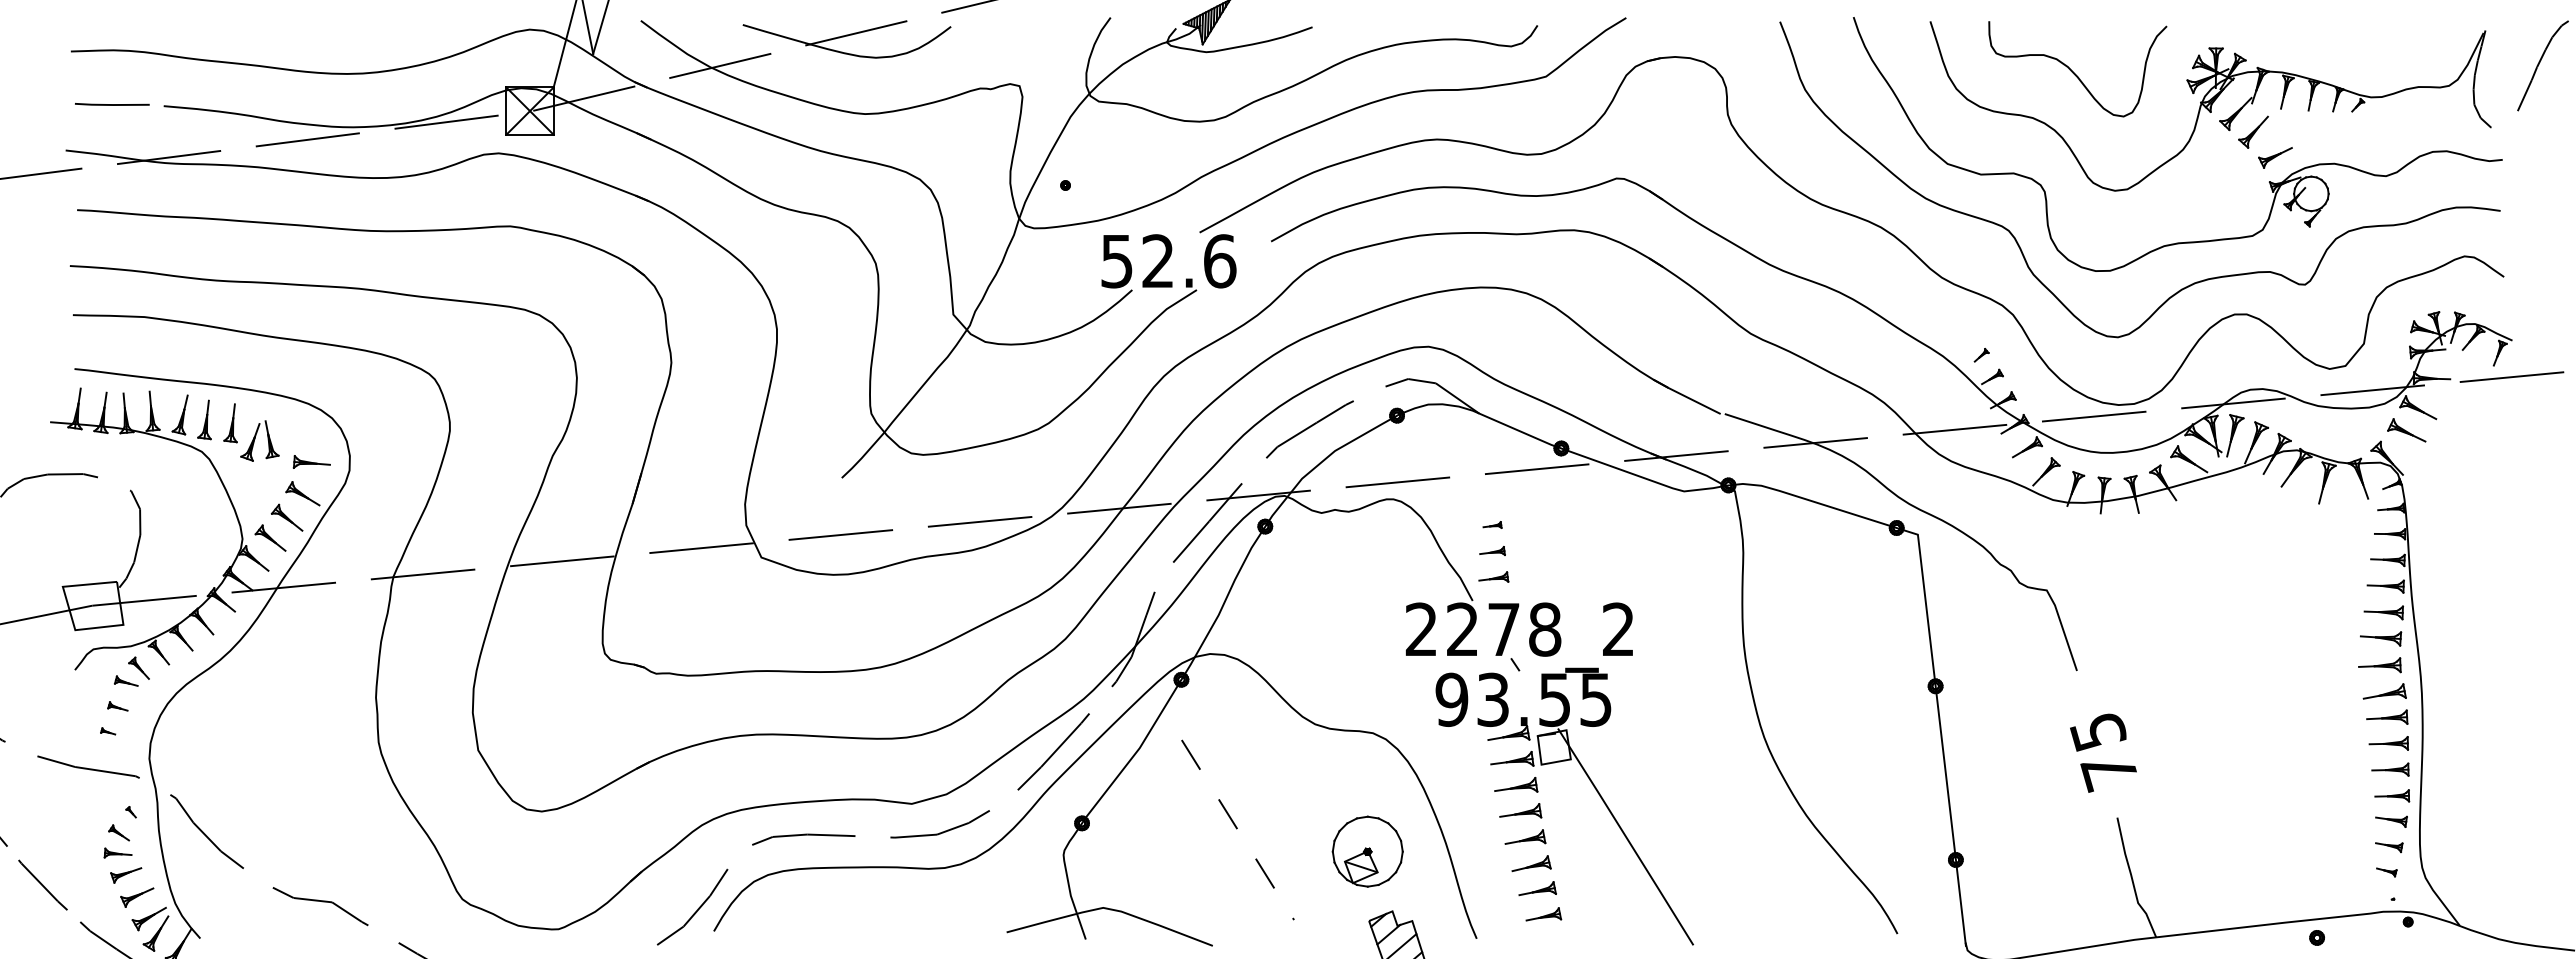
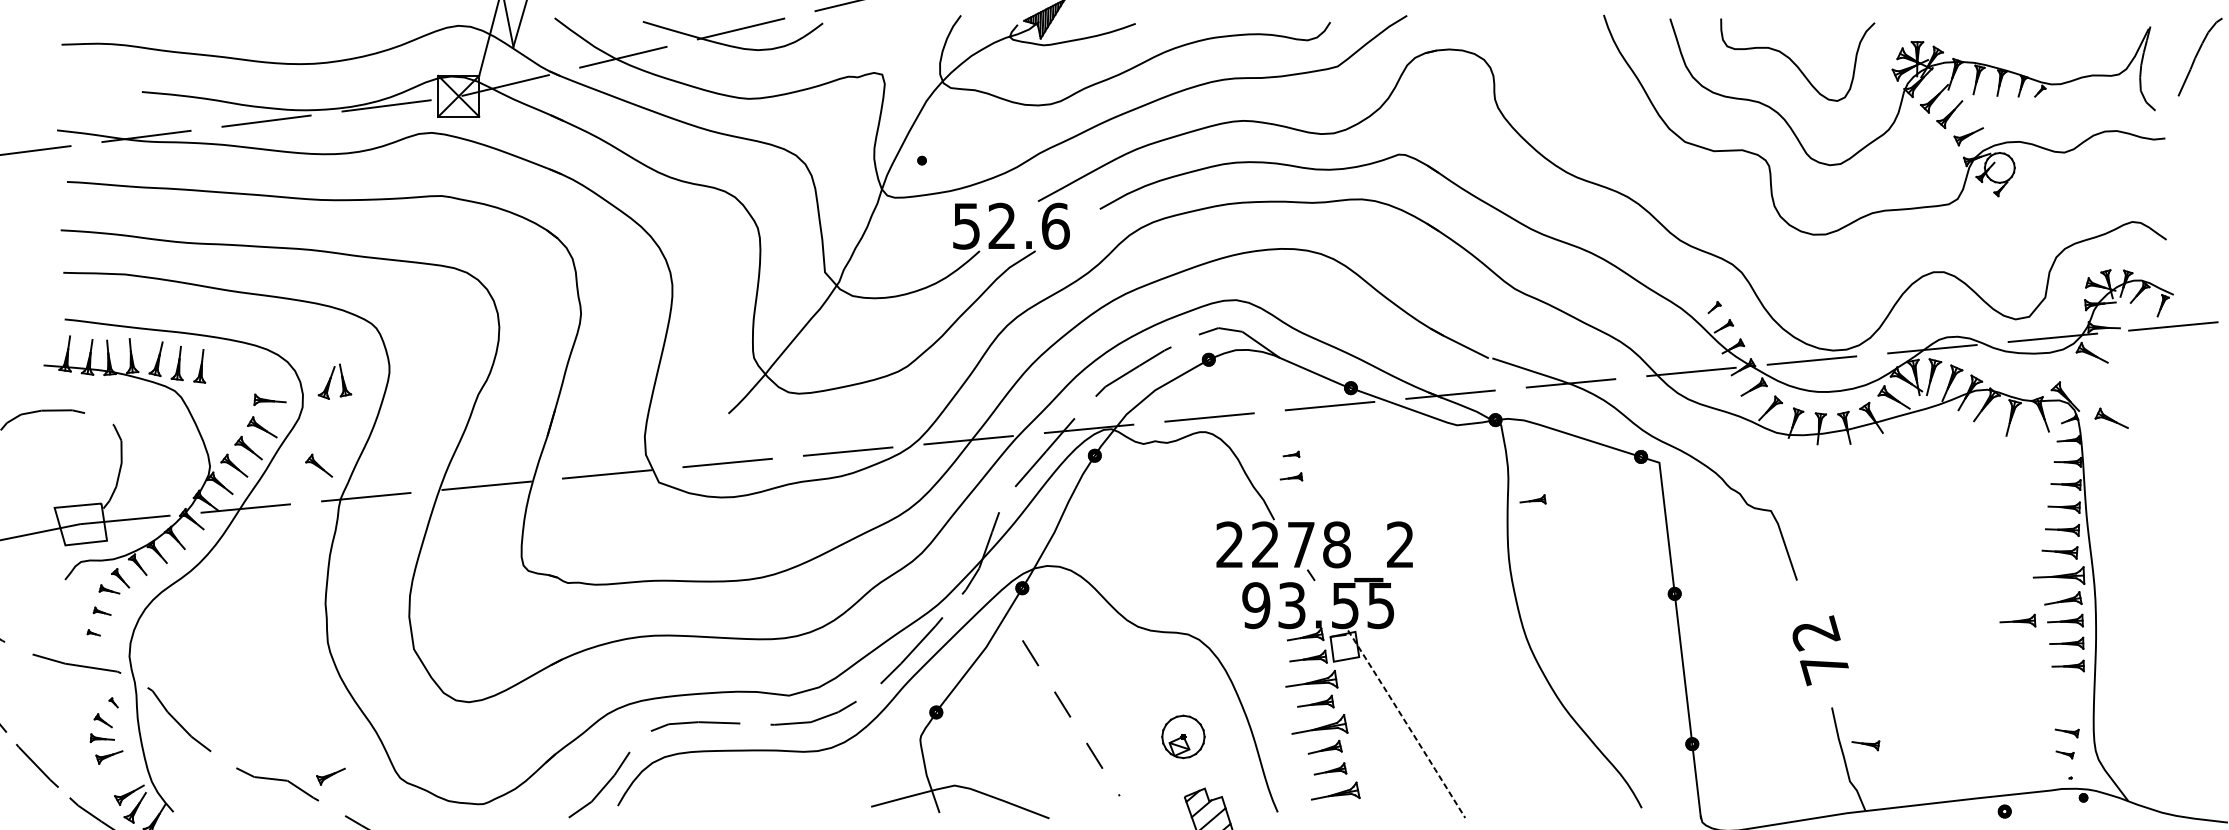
line: (112, 104) -> (97, 90), removed
curve: (2191, 283) -> (1896, 245), removed
part: (2406, 430) -> (2111, 418), moved
part: (259, 440) -> (334, 381), moved
part: (368, 537) -> (319, 465), added
part: (1493, 576) -> (1532, 498), moved
part: (2379, 665) -> (2058, 575), size x1.4
part: (2332, 716) -> (2018, 620), added
text: (2098, 731) -> (1815, 633), 75 -> 72
part: (1516, 784) -> (1312, 678), size x1.4
part: (2392, 795) -> (2070, 688), removed
part: (2391, 821) -> (1865, 745), moved
part: (1525, 836) -> (1319, 723), size x1.6
line: (1626, 837) -> (1407, 724), solid -> dashed
part: (1367, 851) -> (1183, 736), size x0.7
part: (137, 897) -> (331, 776), moved
part: (1543, 914) -> (1335, 791), size x1.6

